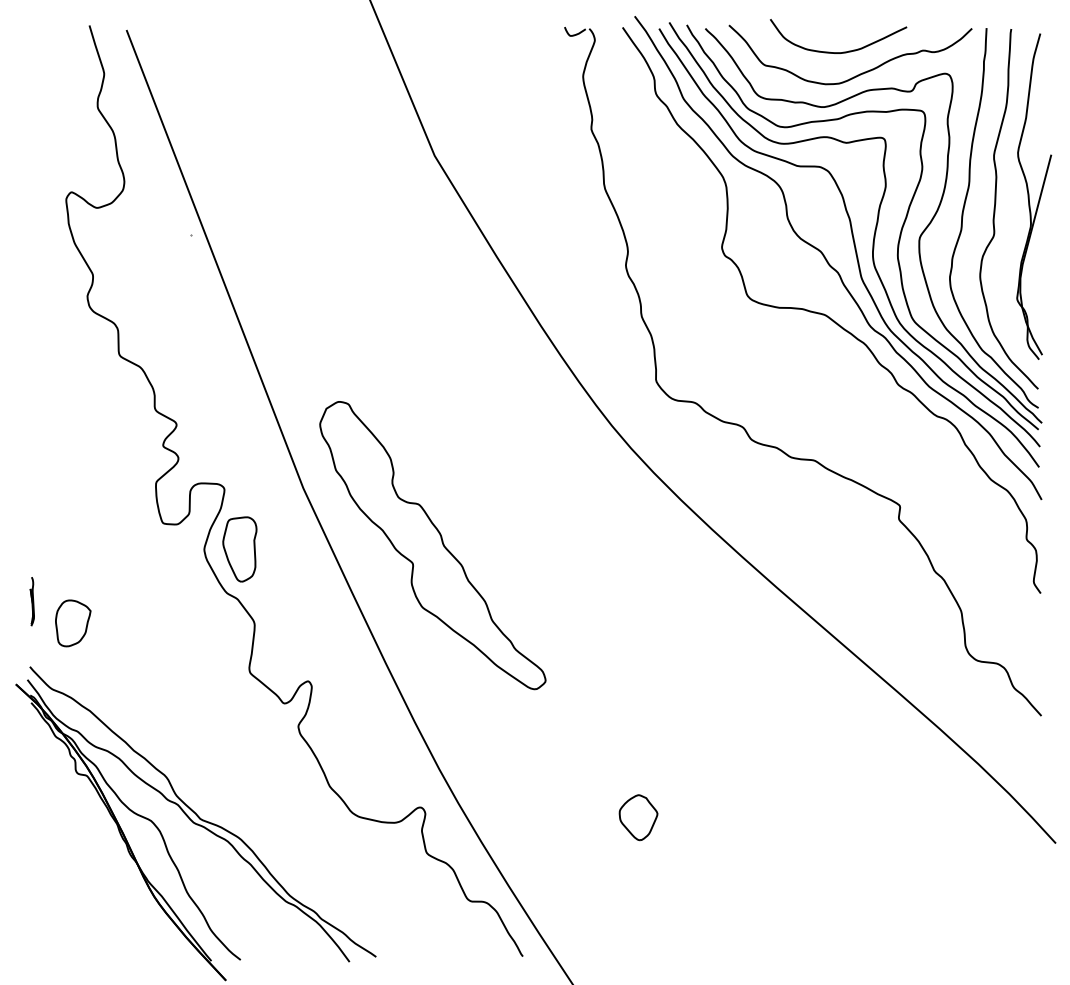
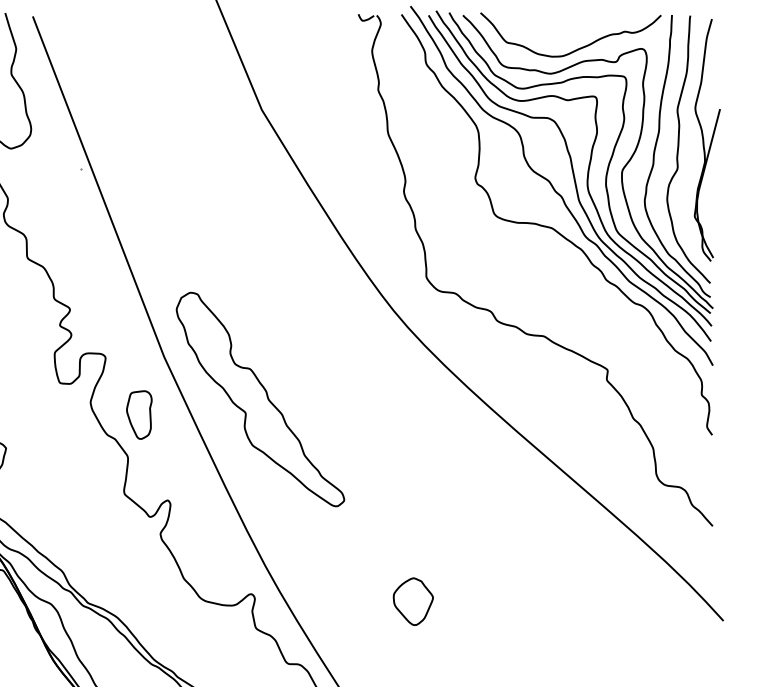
curve: (843, 51) -> (565, 32), removed
part: (239, 549) -> (139, 415), moved
part: (638, 817) -> (413, 601), size x1.4

